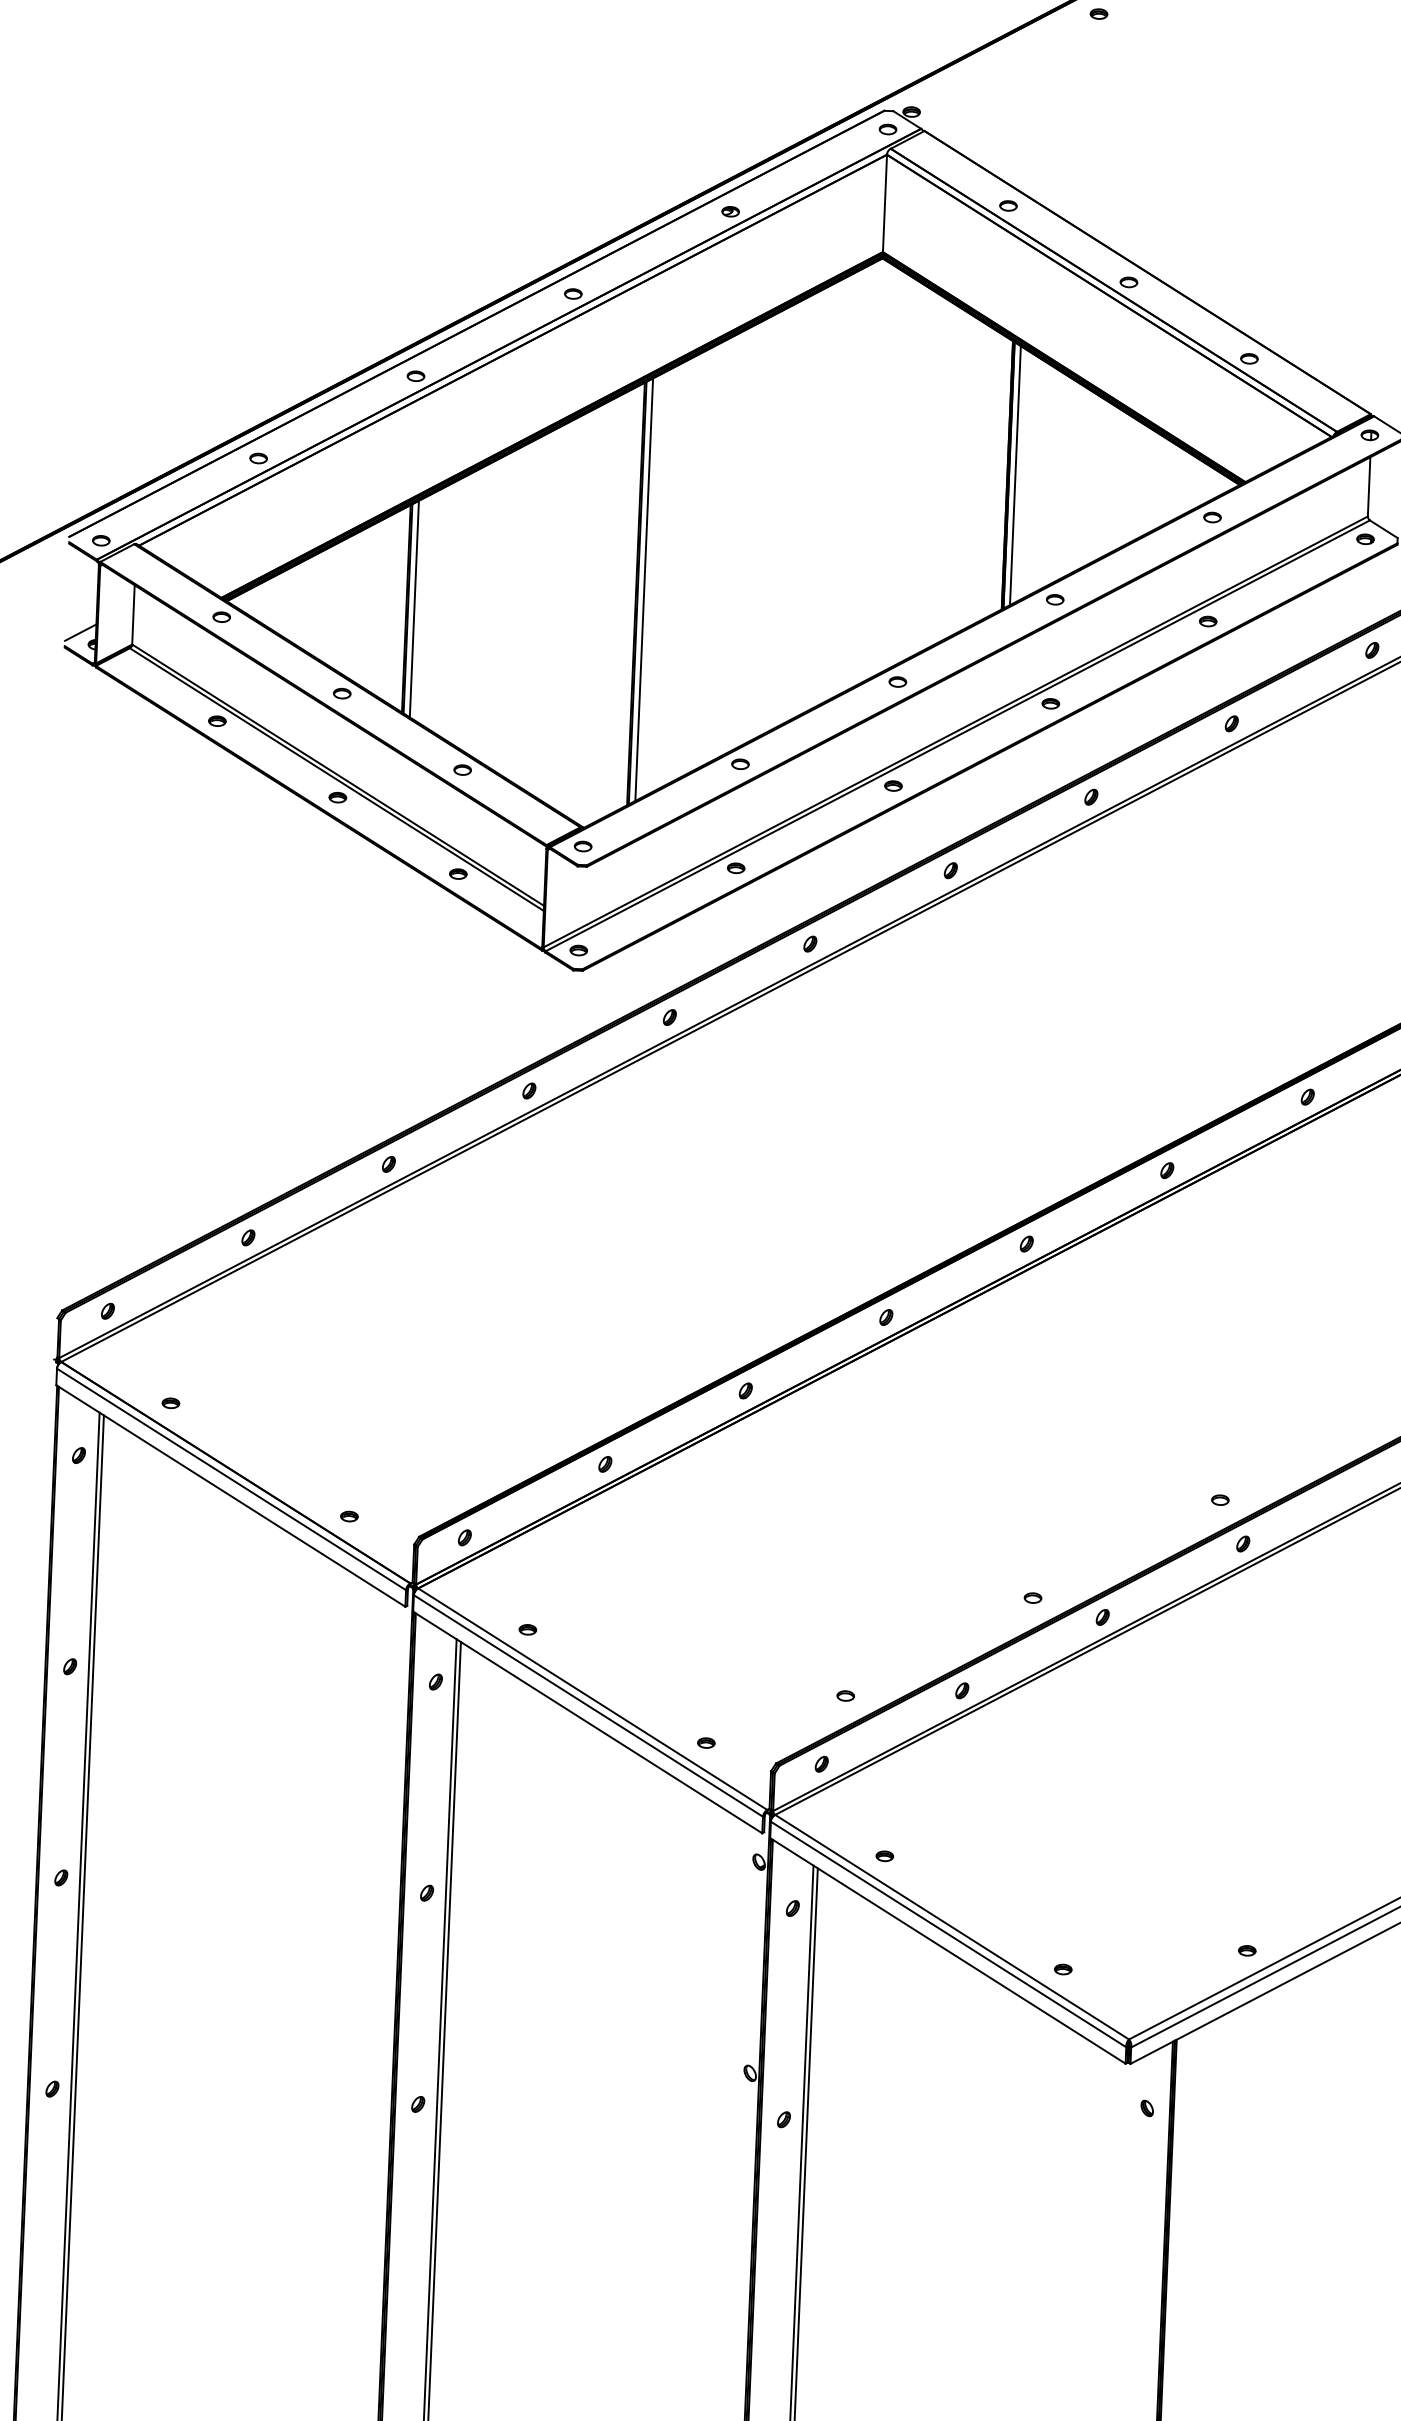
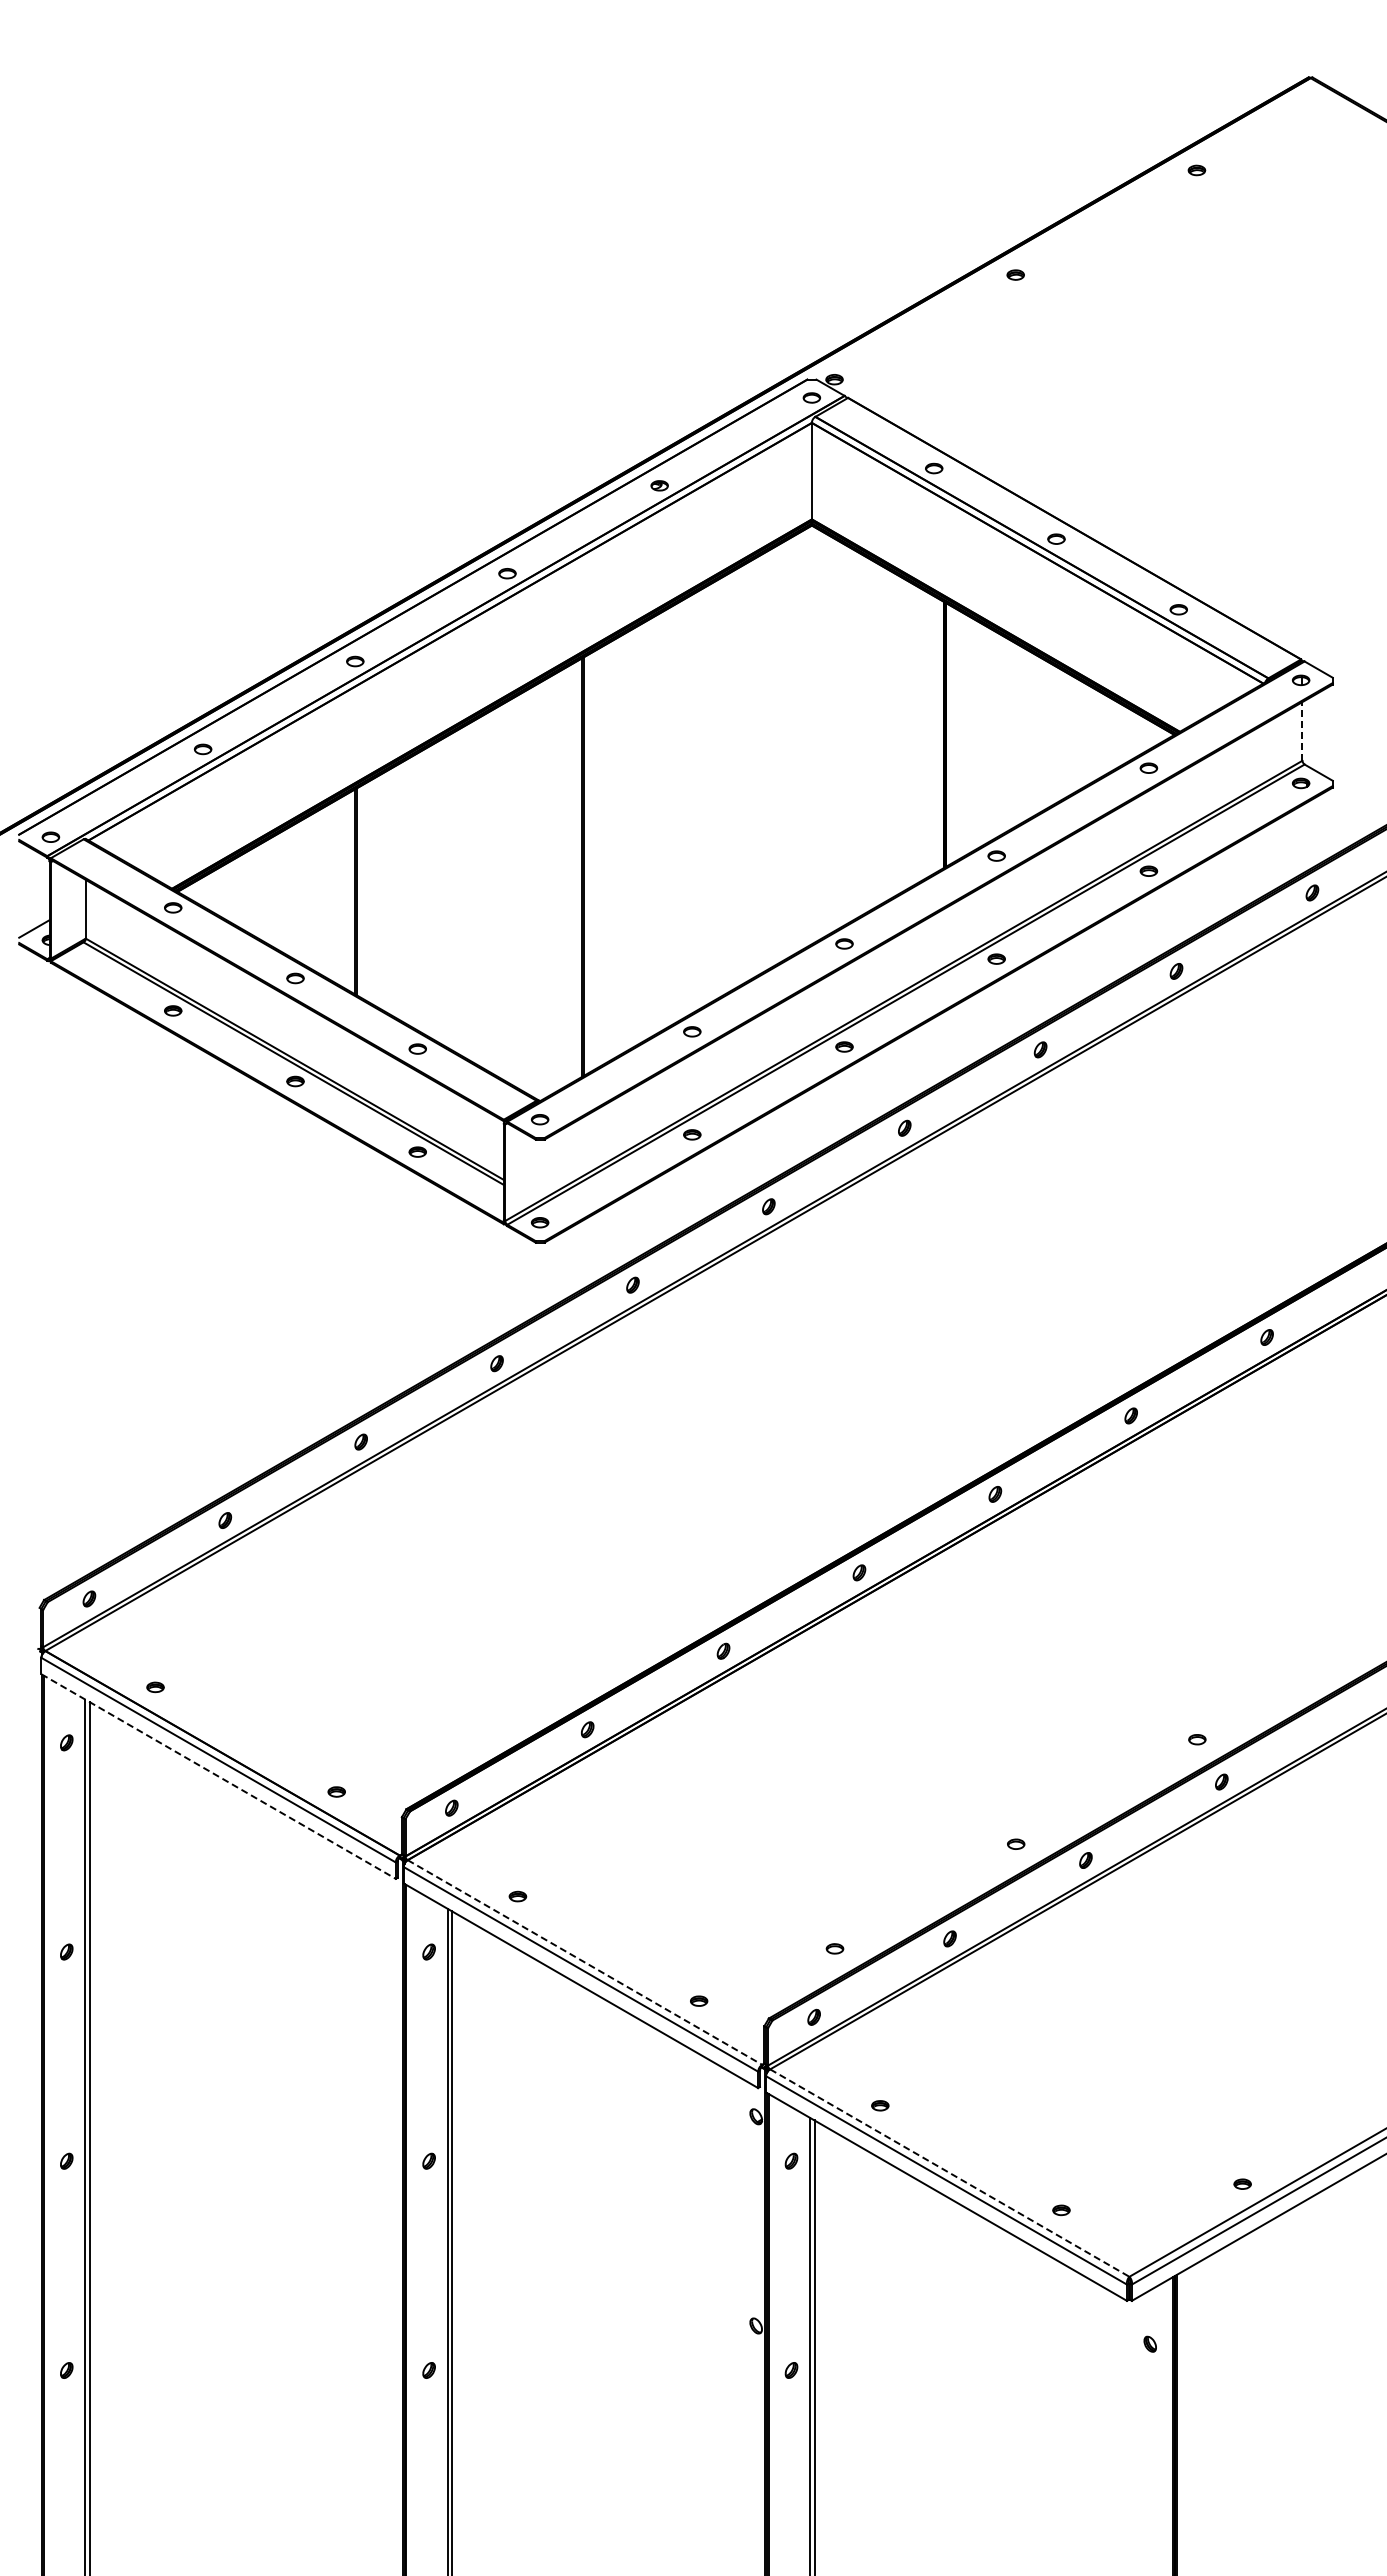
line: (1015, 475) -> (952, 734), removed
line: (1369, 485) -> (1302, 730), solid -> dashed
line: (643, 589) -> (589, 862), removed
line: (414, 608) -> (363, 891), removed
line: (230, 1495) -> (218, 1776), solid -> dashed
line: (592, 1699) -> (584, 1962), solid -> dashed
line: (952, 1927) -> (950, 2173), solid -> dashed

